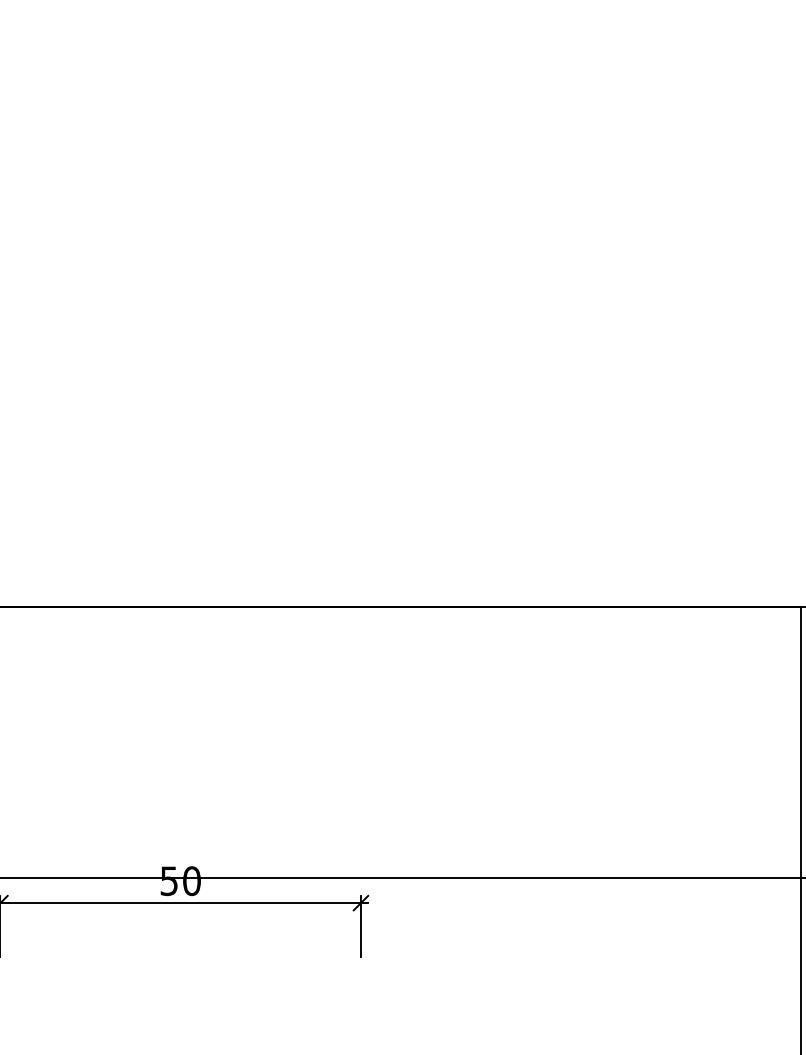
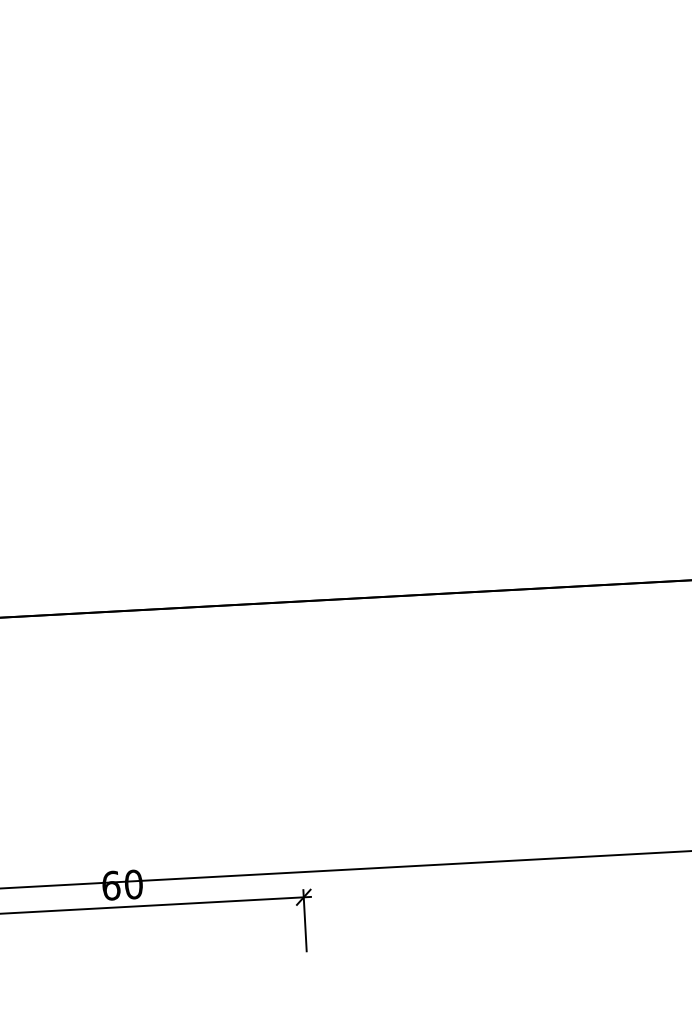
text: (169, 881) -> (111, 886), 50 -> 60

